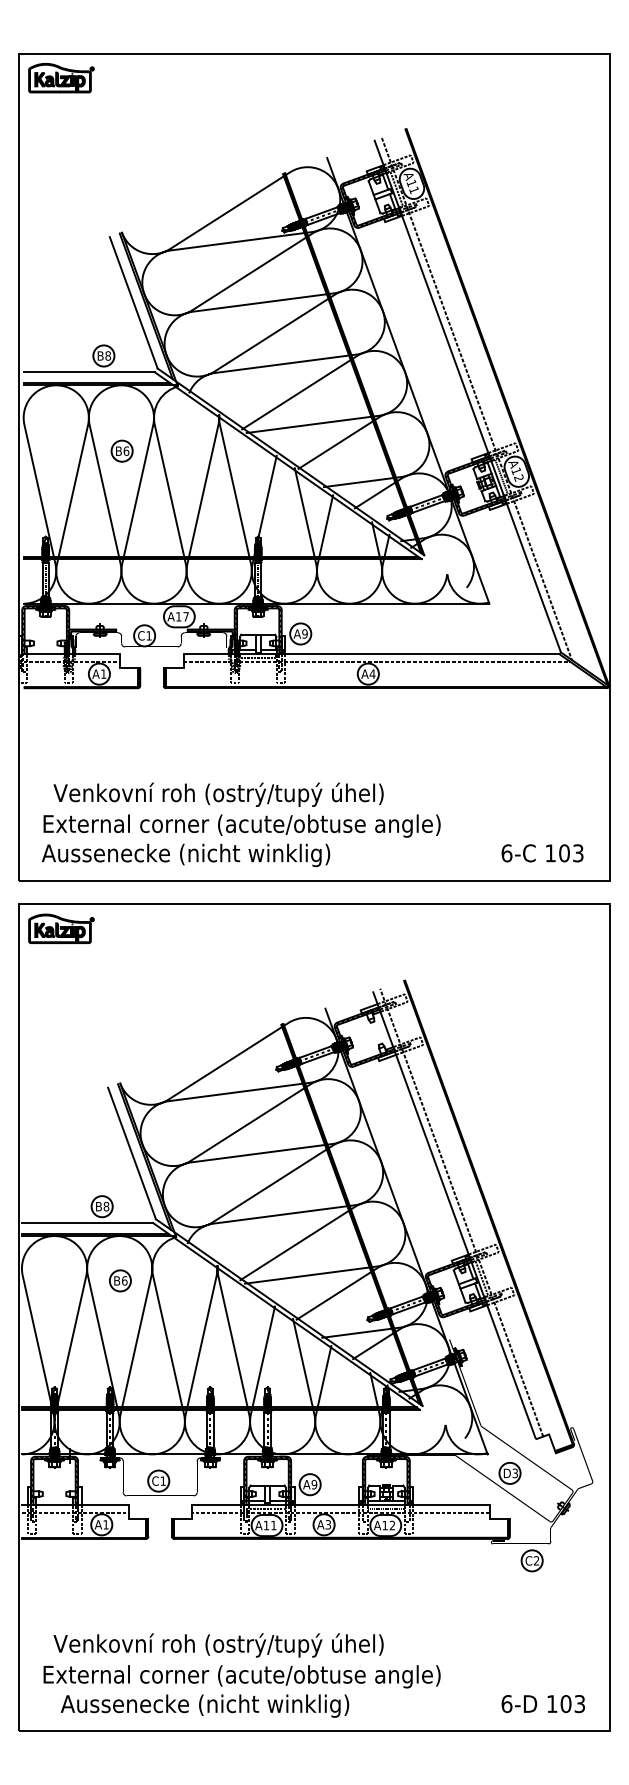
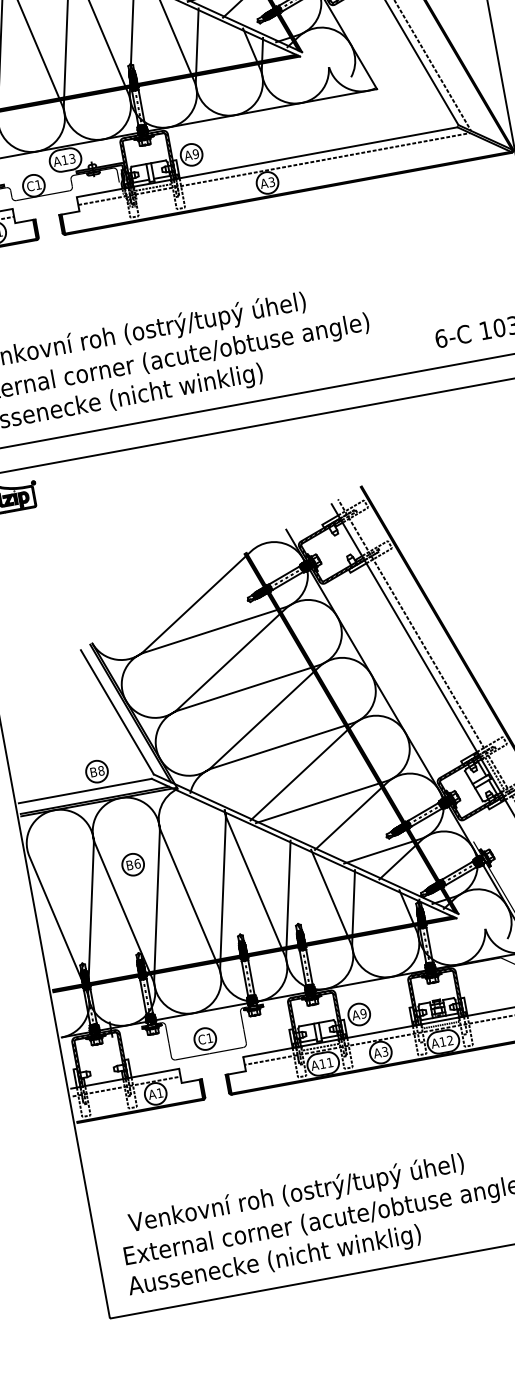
text: (185, 616) -> (71, 158), A17 -> A13
text: (372, 673) -> (271, 181), A4 -> A3
part: (120, 1280) -> (133, 864), moved
text: (204, 1705) -> (274, 1261), moved

